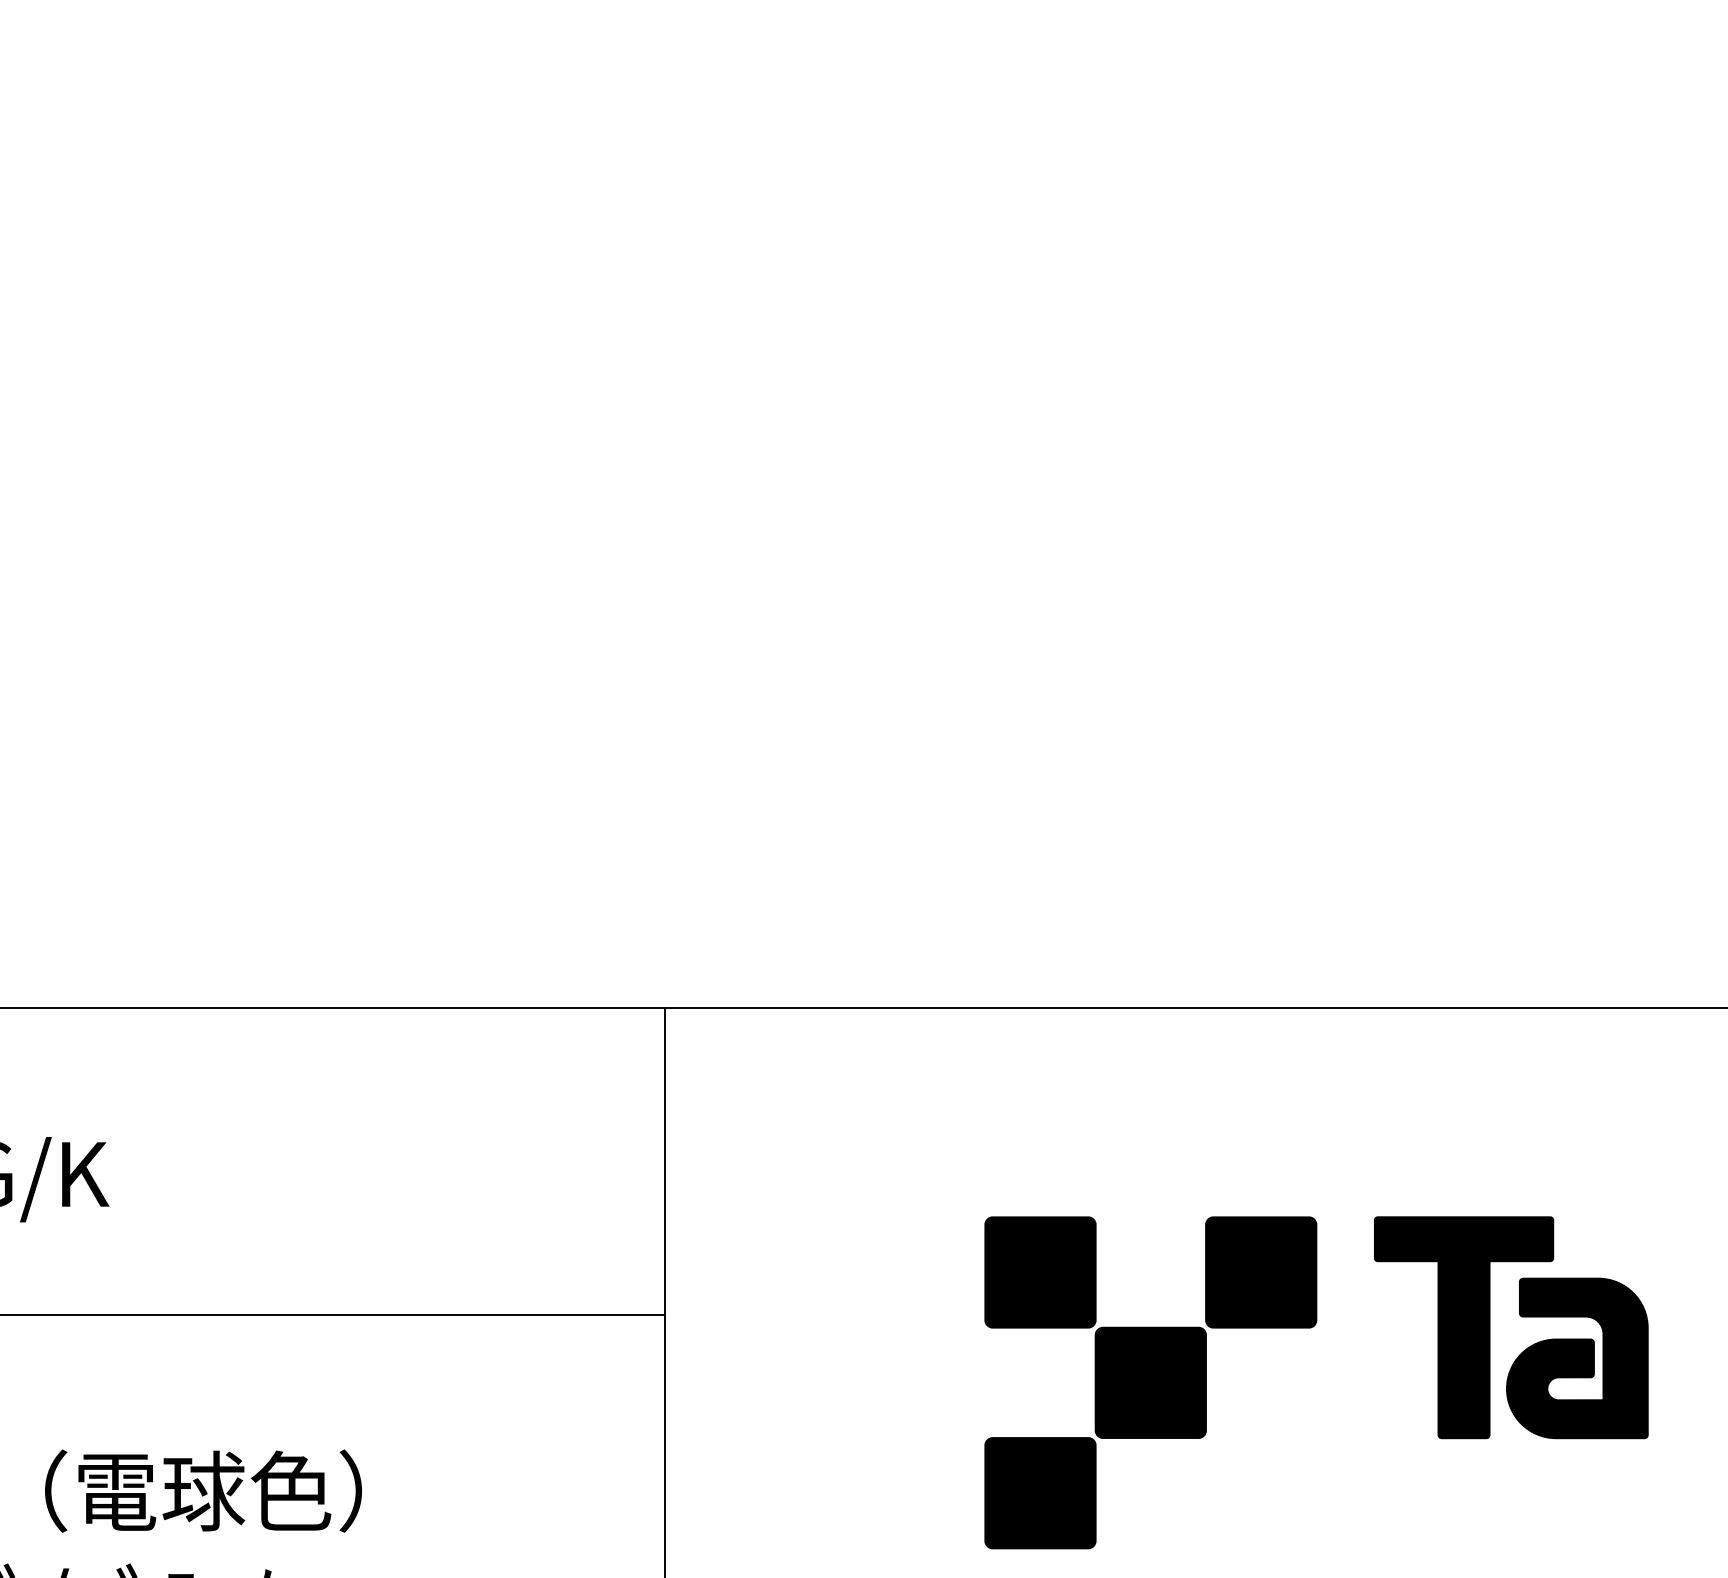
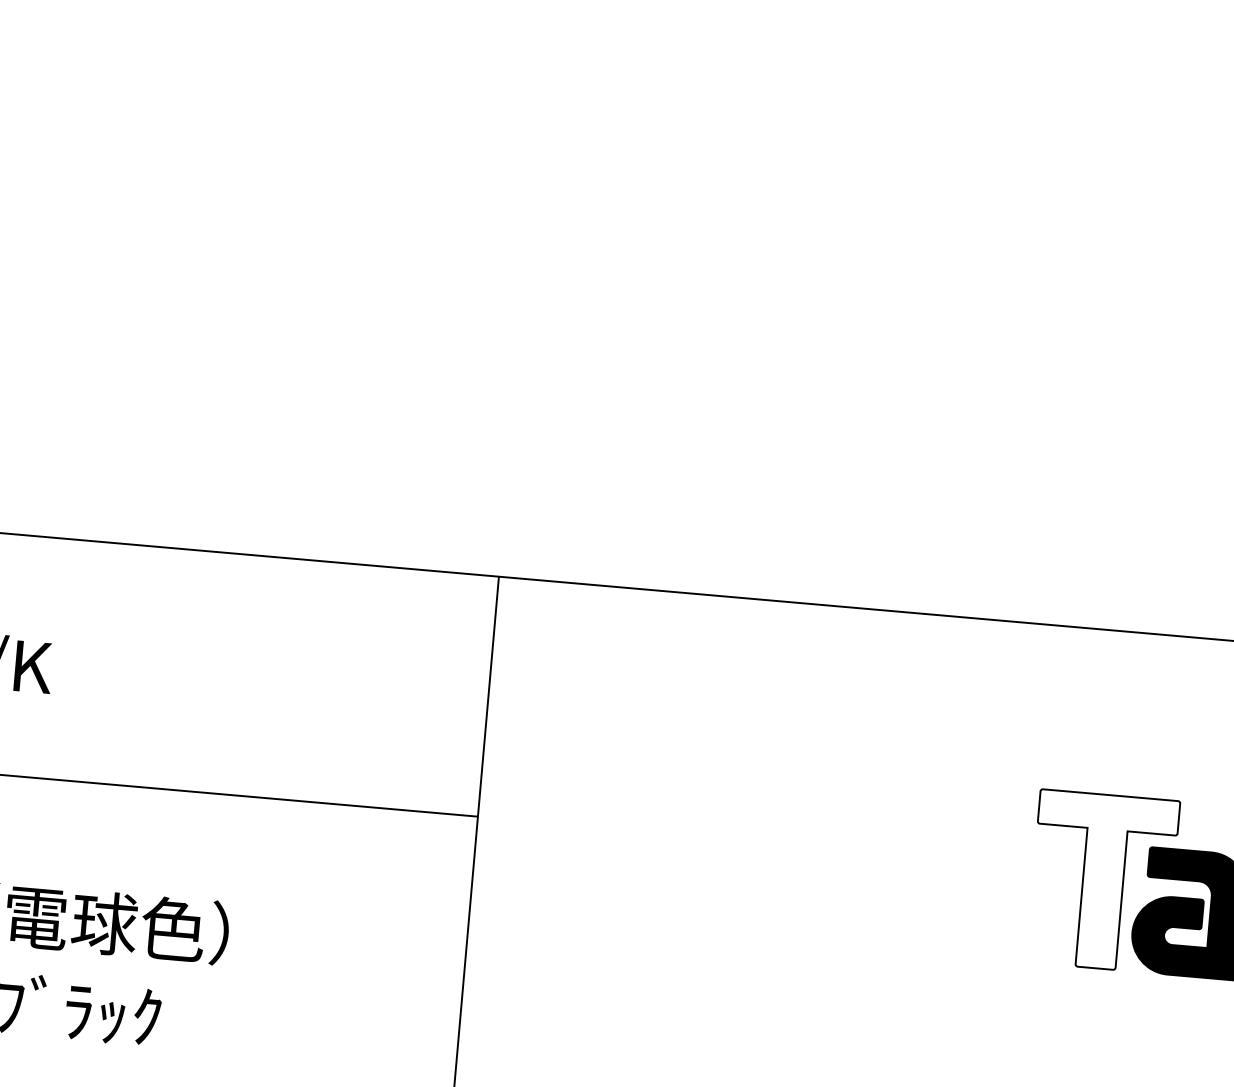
fill: (1463, 1327) -> (1102, 881), removed
part: (1150, 1382) -> (853, 903), removed

